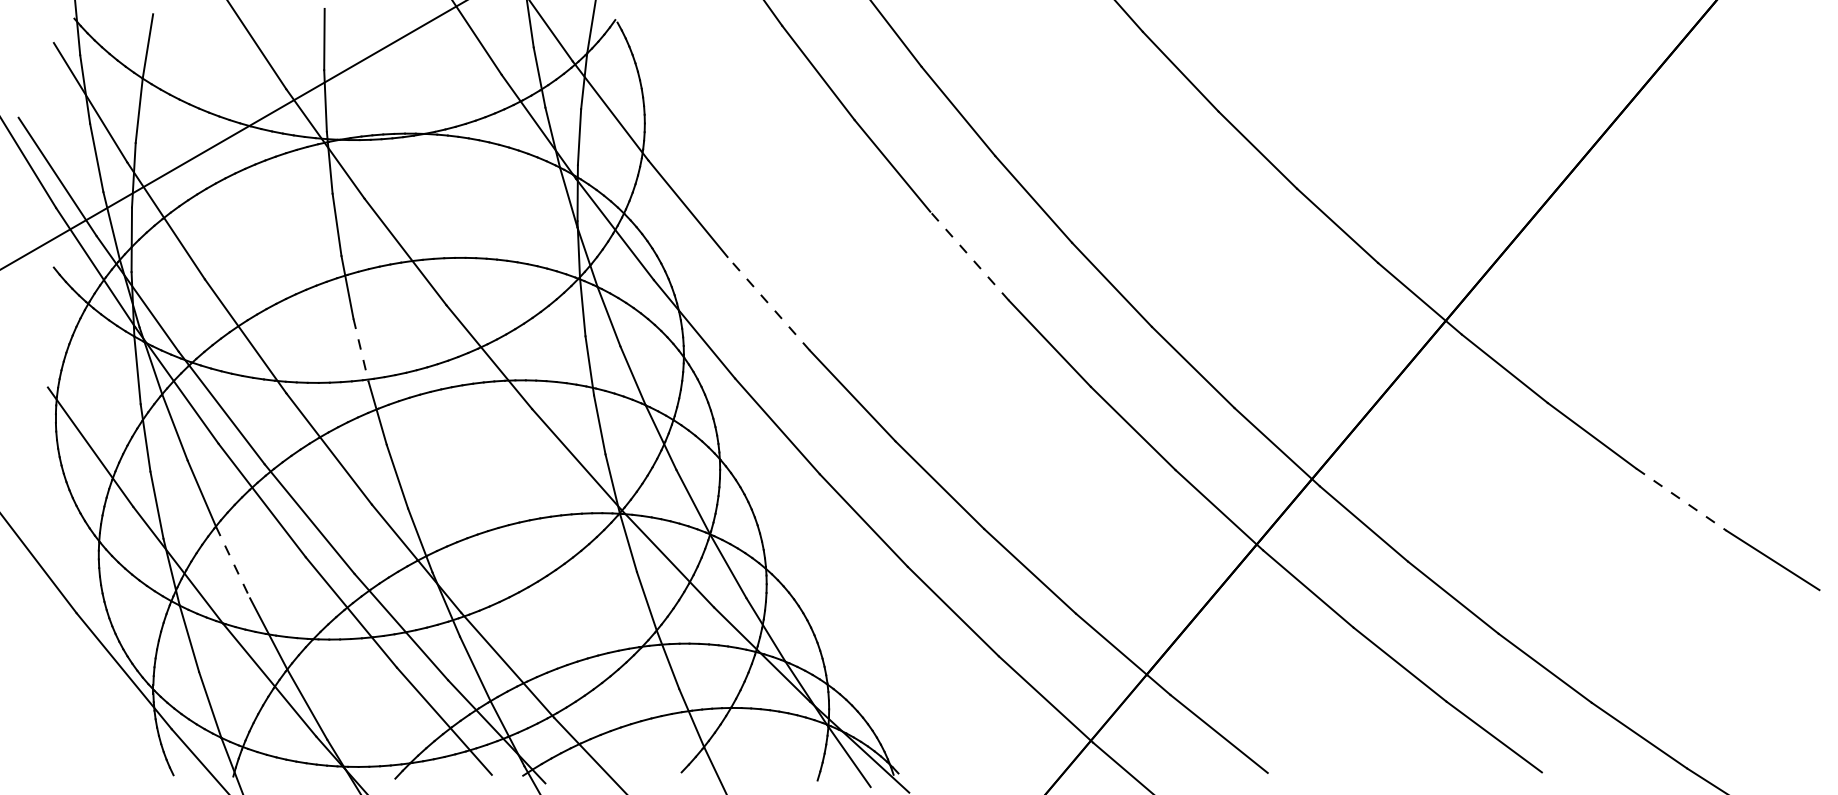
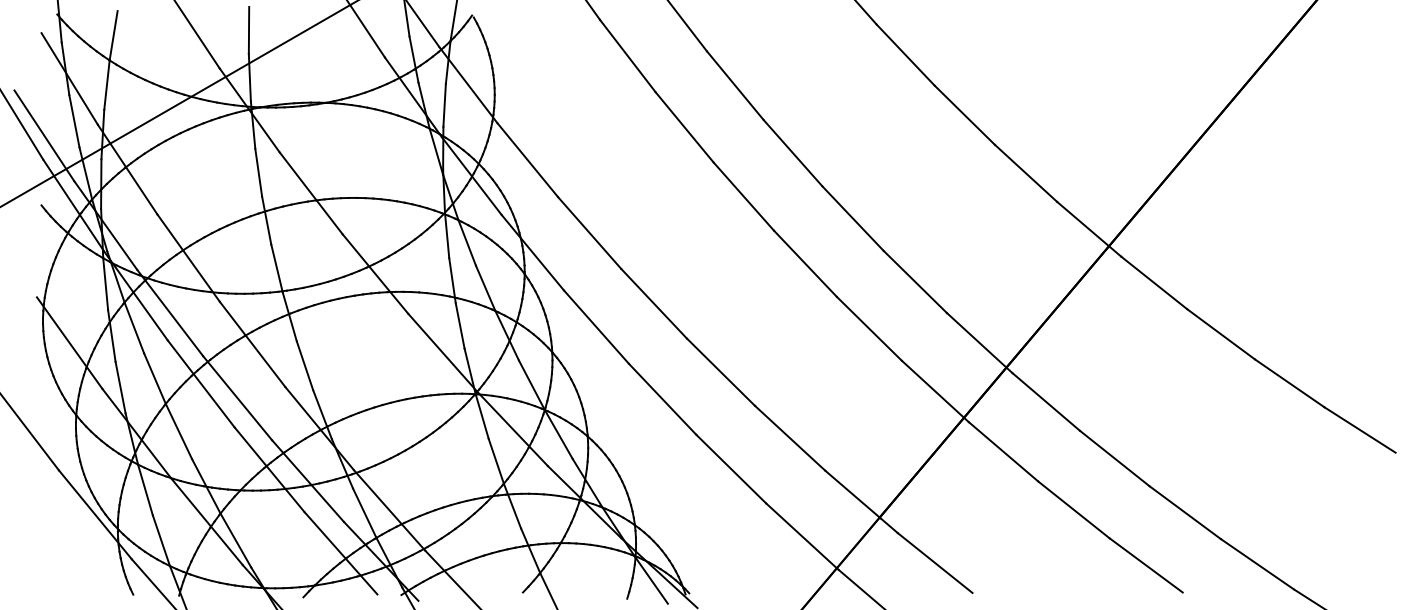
line: (969, 256) -> (743, 196), dashed -> solid
line: (768, 304) -> (589, 233), dashed -> solid
line: (361, 349) -> (277, 268), dashed -> solid
line: (1682, 499) -> (1290, 383), dashed -> solid
line: (232, 562) -> (178, 431), dashed -> solid

